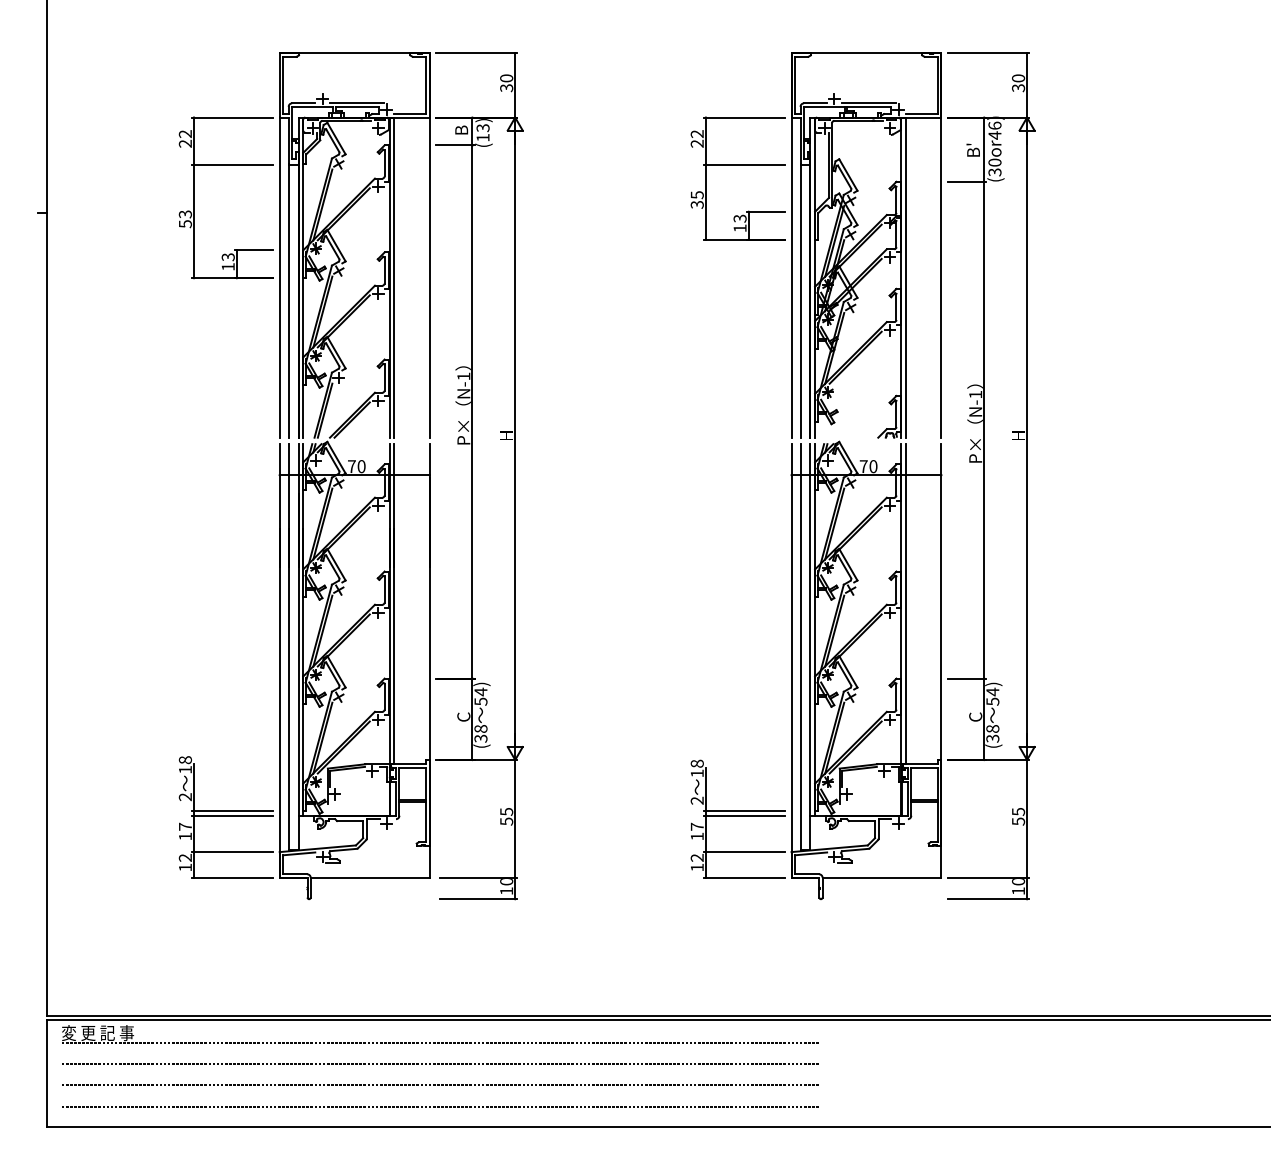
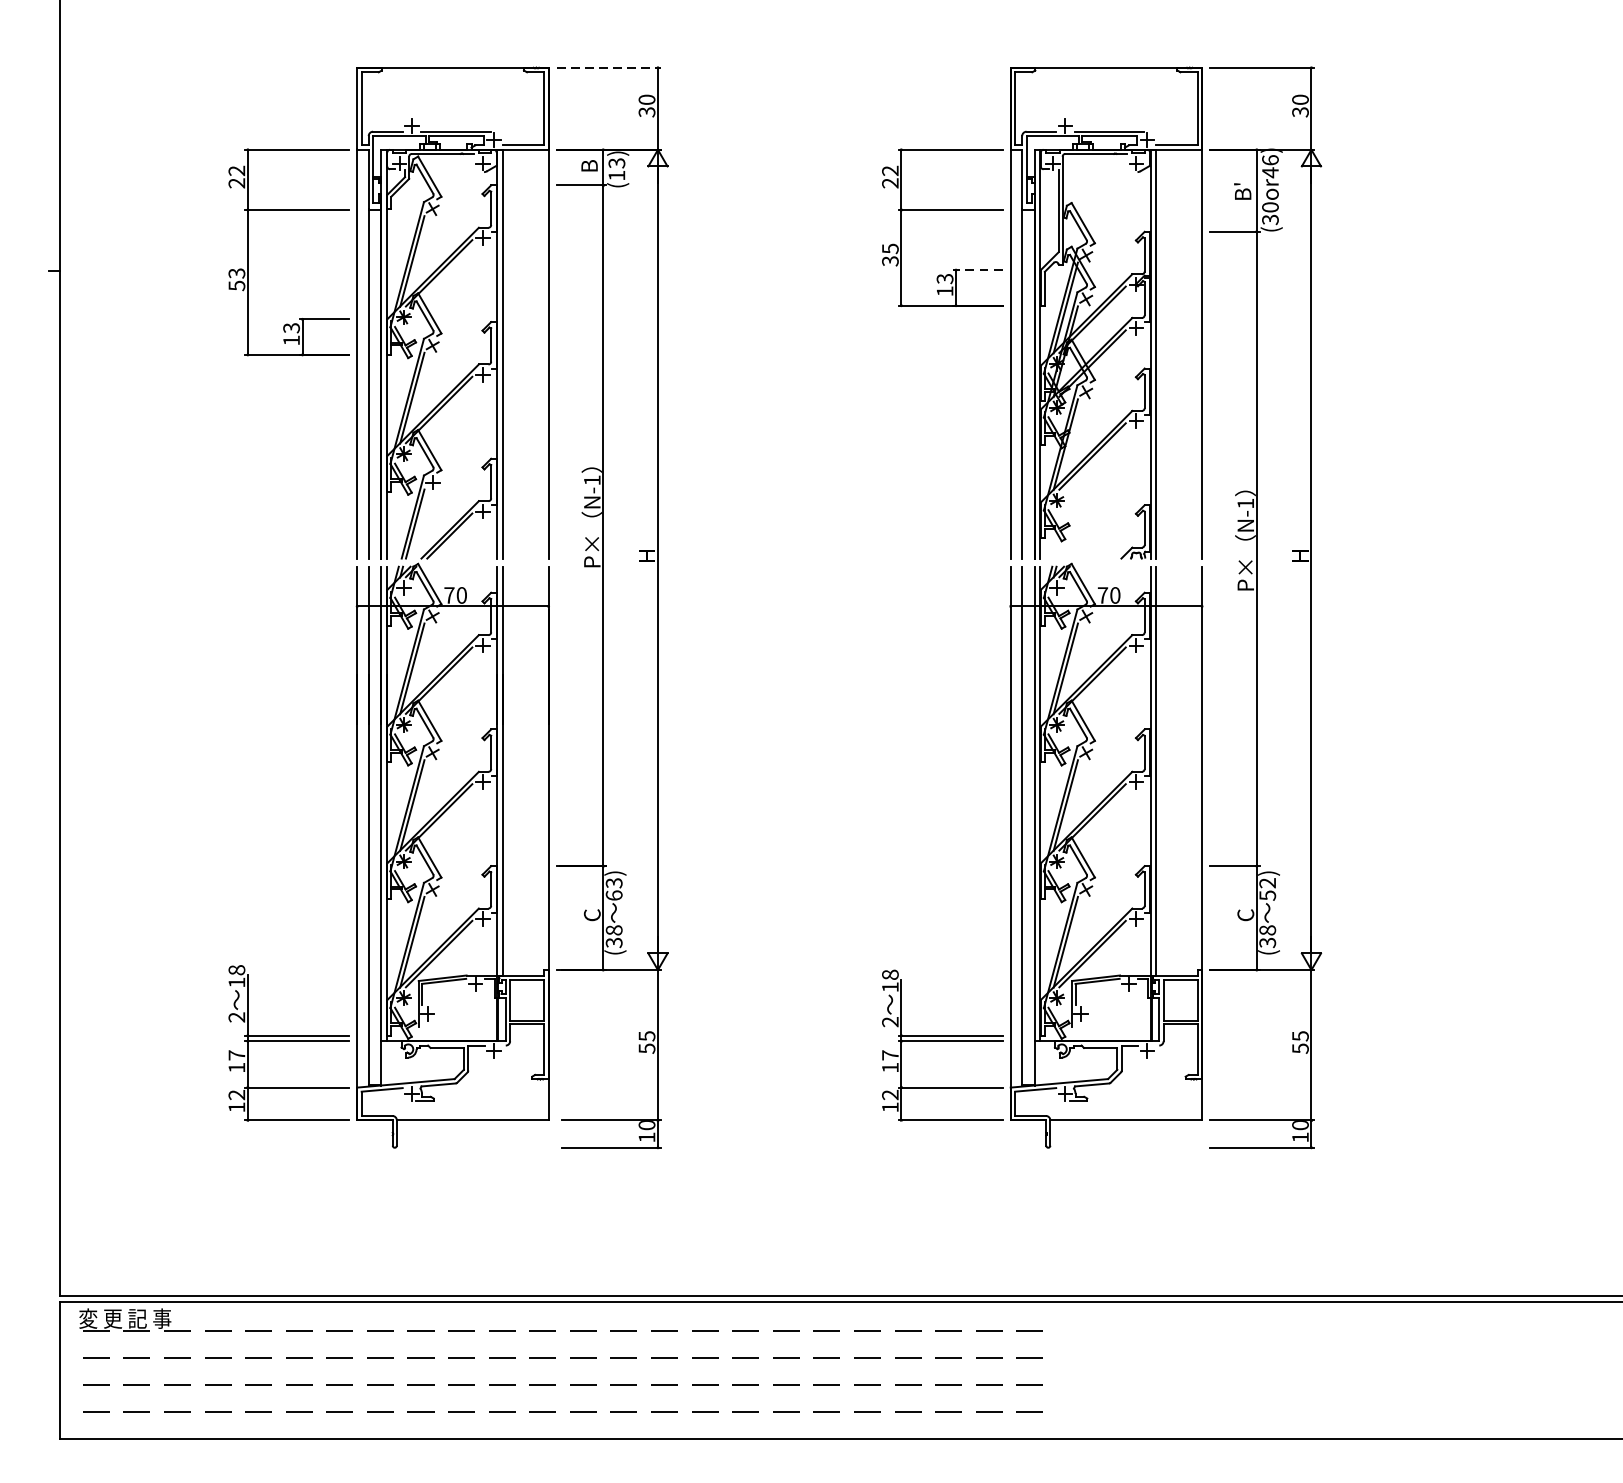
line: (476, 53) -> (608, 68), solid -> dashed
line: (765, 211) -> (977, 269), solid -> dashed
text: (992, 691) -> (1267, 882), 54) -> 52)
text: (480, 696) -> (613, 888), 54) -> 63)

